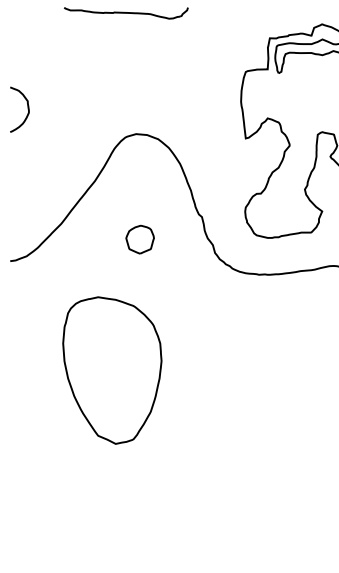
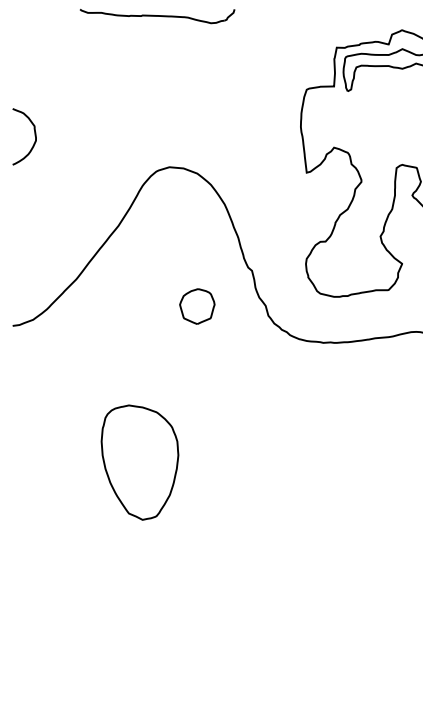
part: (139, 239) -> (196, 306), moved
part: (111, 370) -> (139, 462), size x0.62

